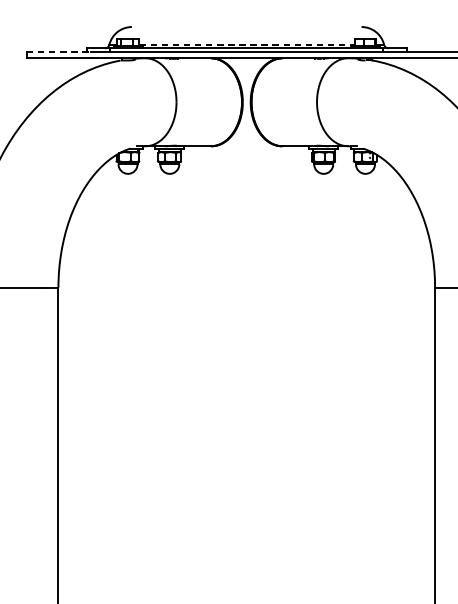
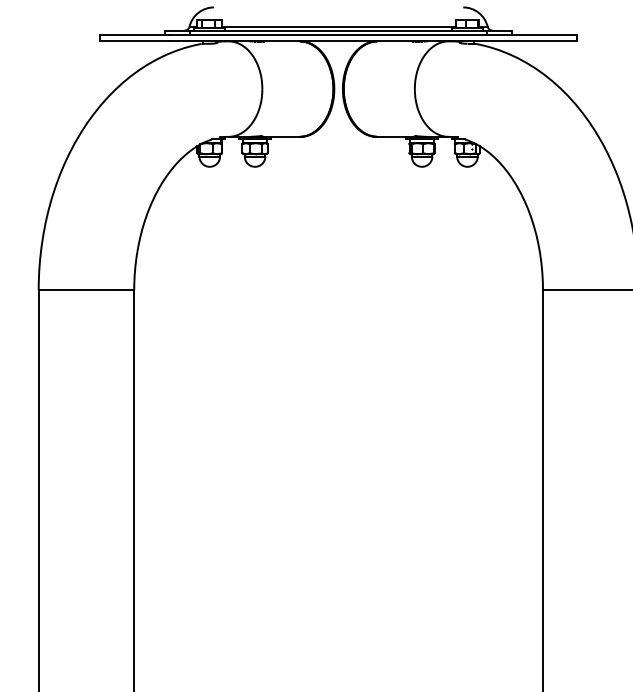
line: (247, 44) -> (339, 26), dashed -> solid
line: (58, 52) -> (134, 35), dashed -> solid

